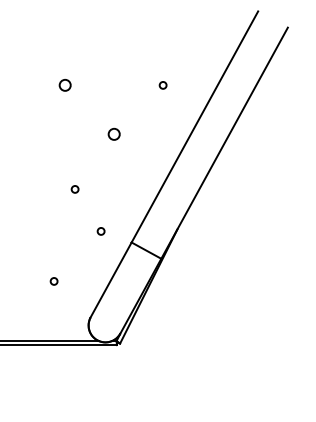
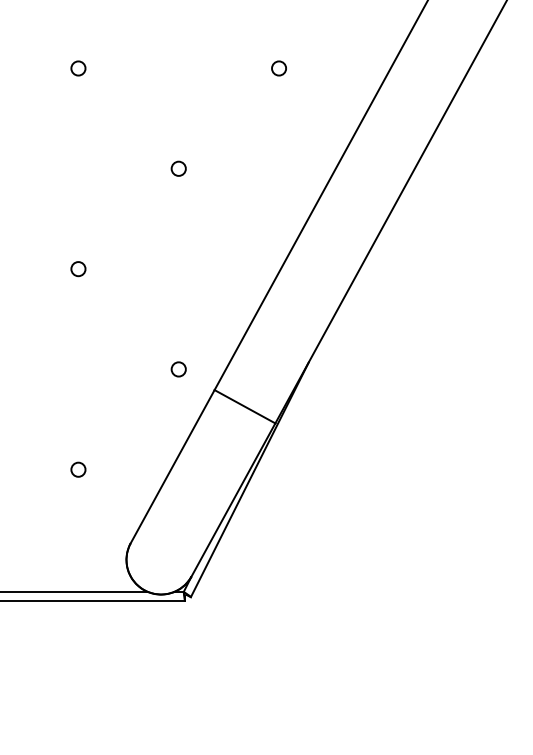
circle: (64, 85) -> (77, 68), size x0.62
circle: (113, 134) -> (177, 168), size x0.62
circle: (74, 189) -> (77, 269), moved
circle: (100, 231) -> (177, 369), moved
circle: (53, 281) -> (77, 469), moved

